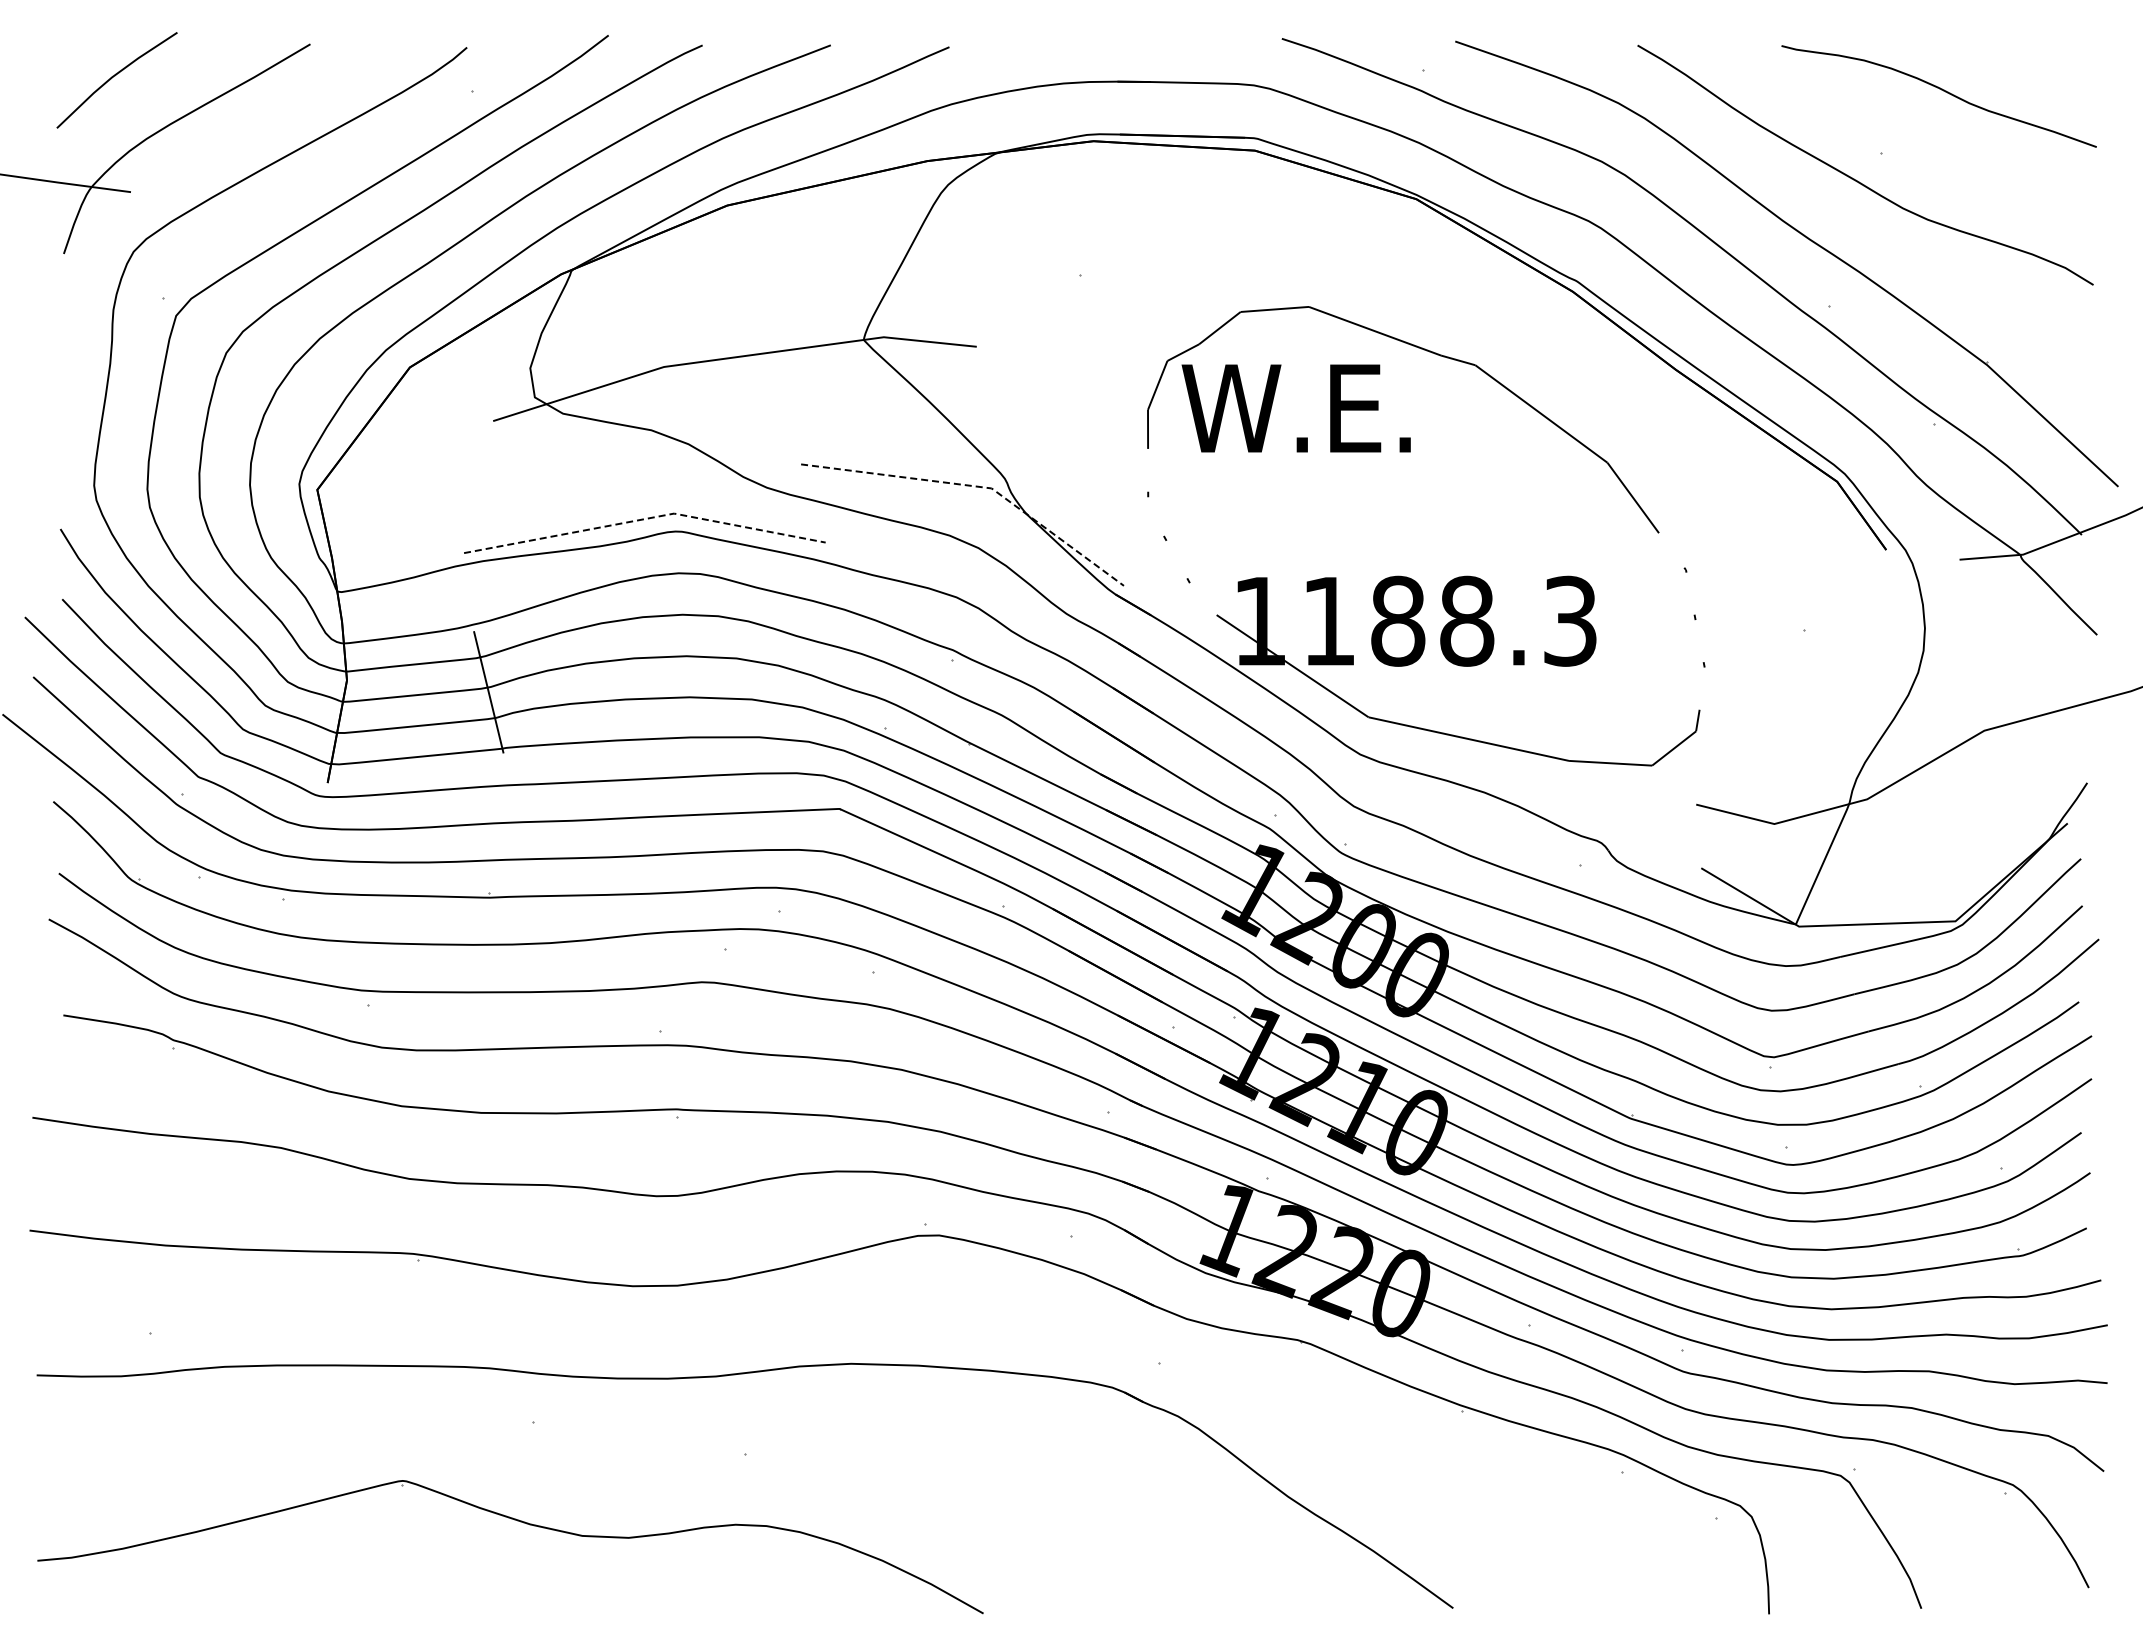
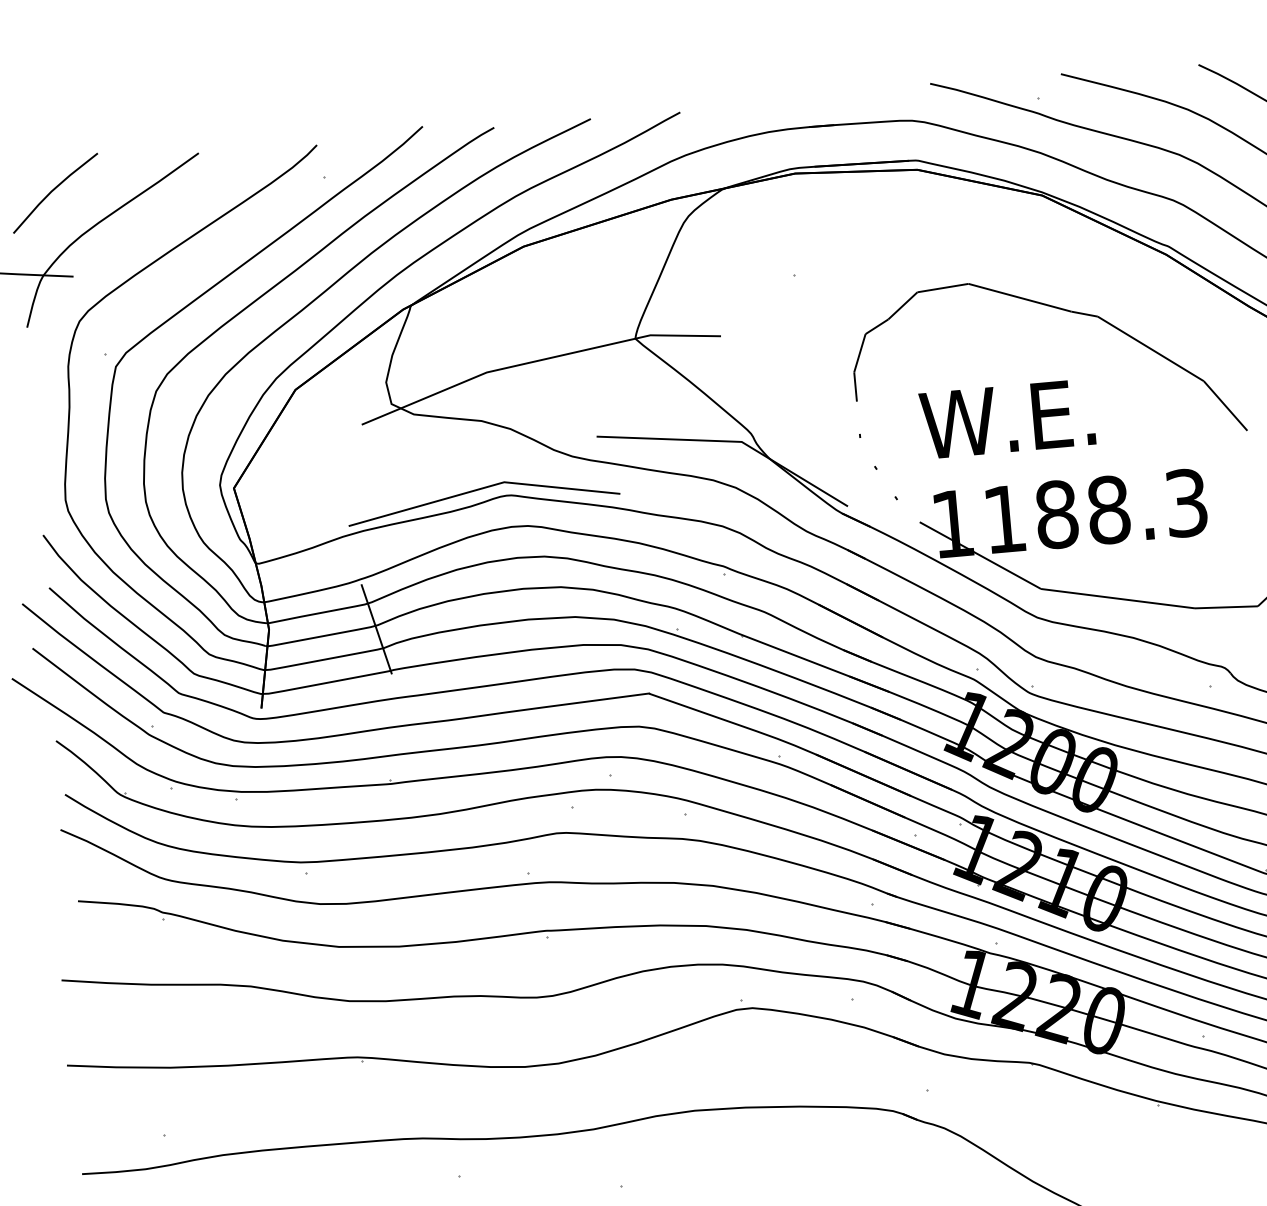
text: (1295, 408) -> (1006, 419), moved
line: (978, 486) -> (731, 441), dashed -> solid
line: (645, 518) -> (483, 487), dashed -> solid

